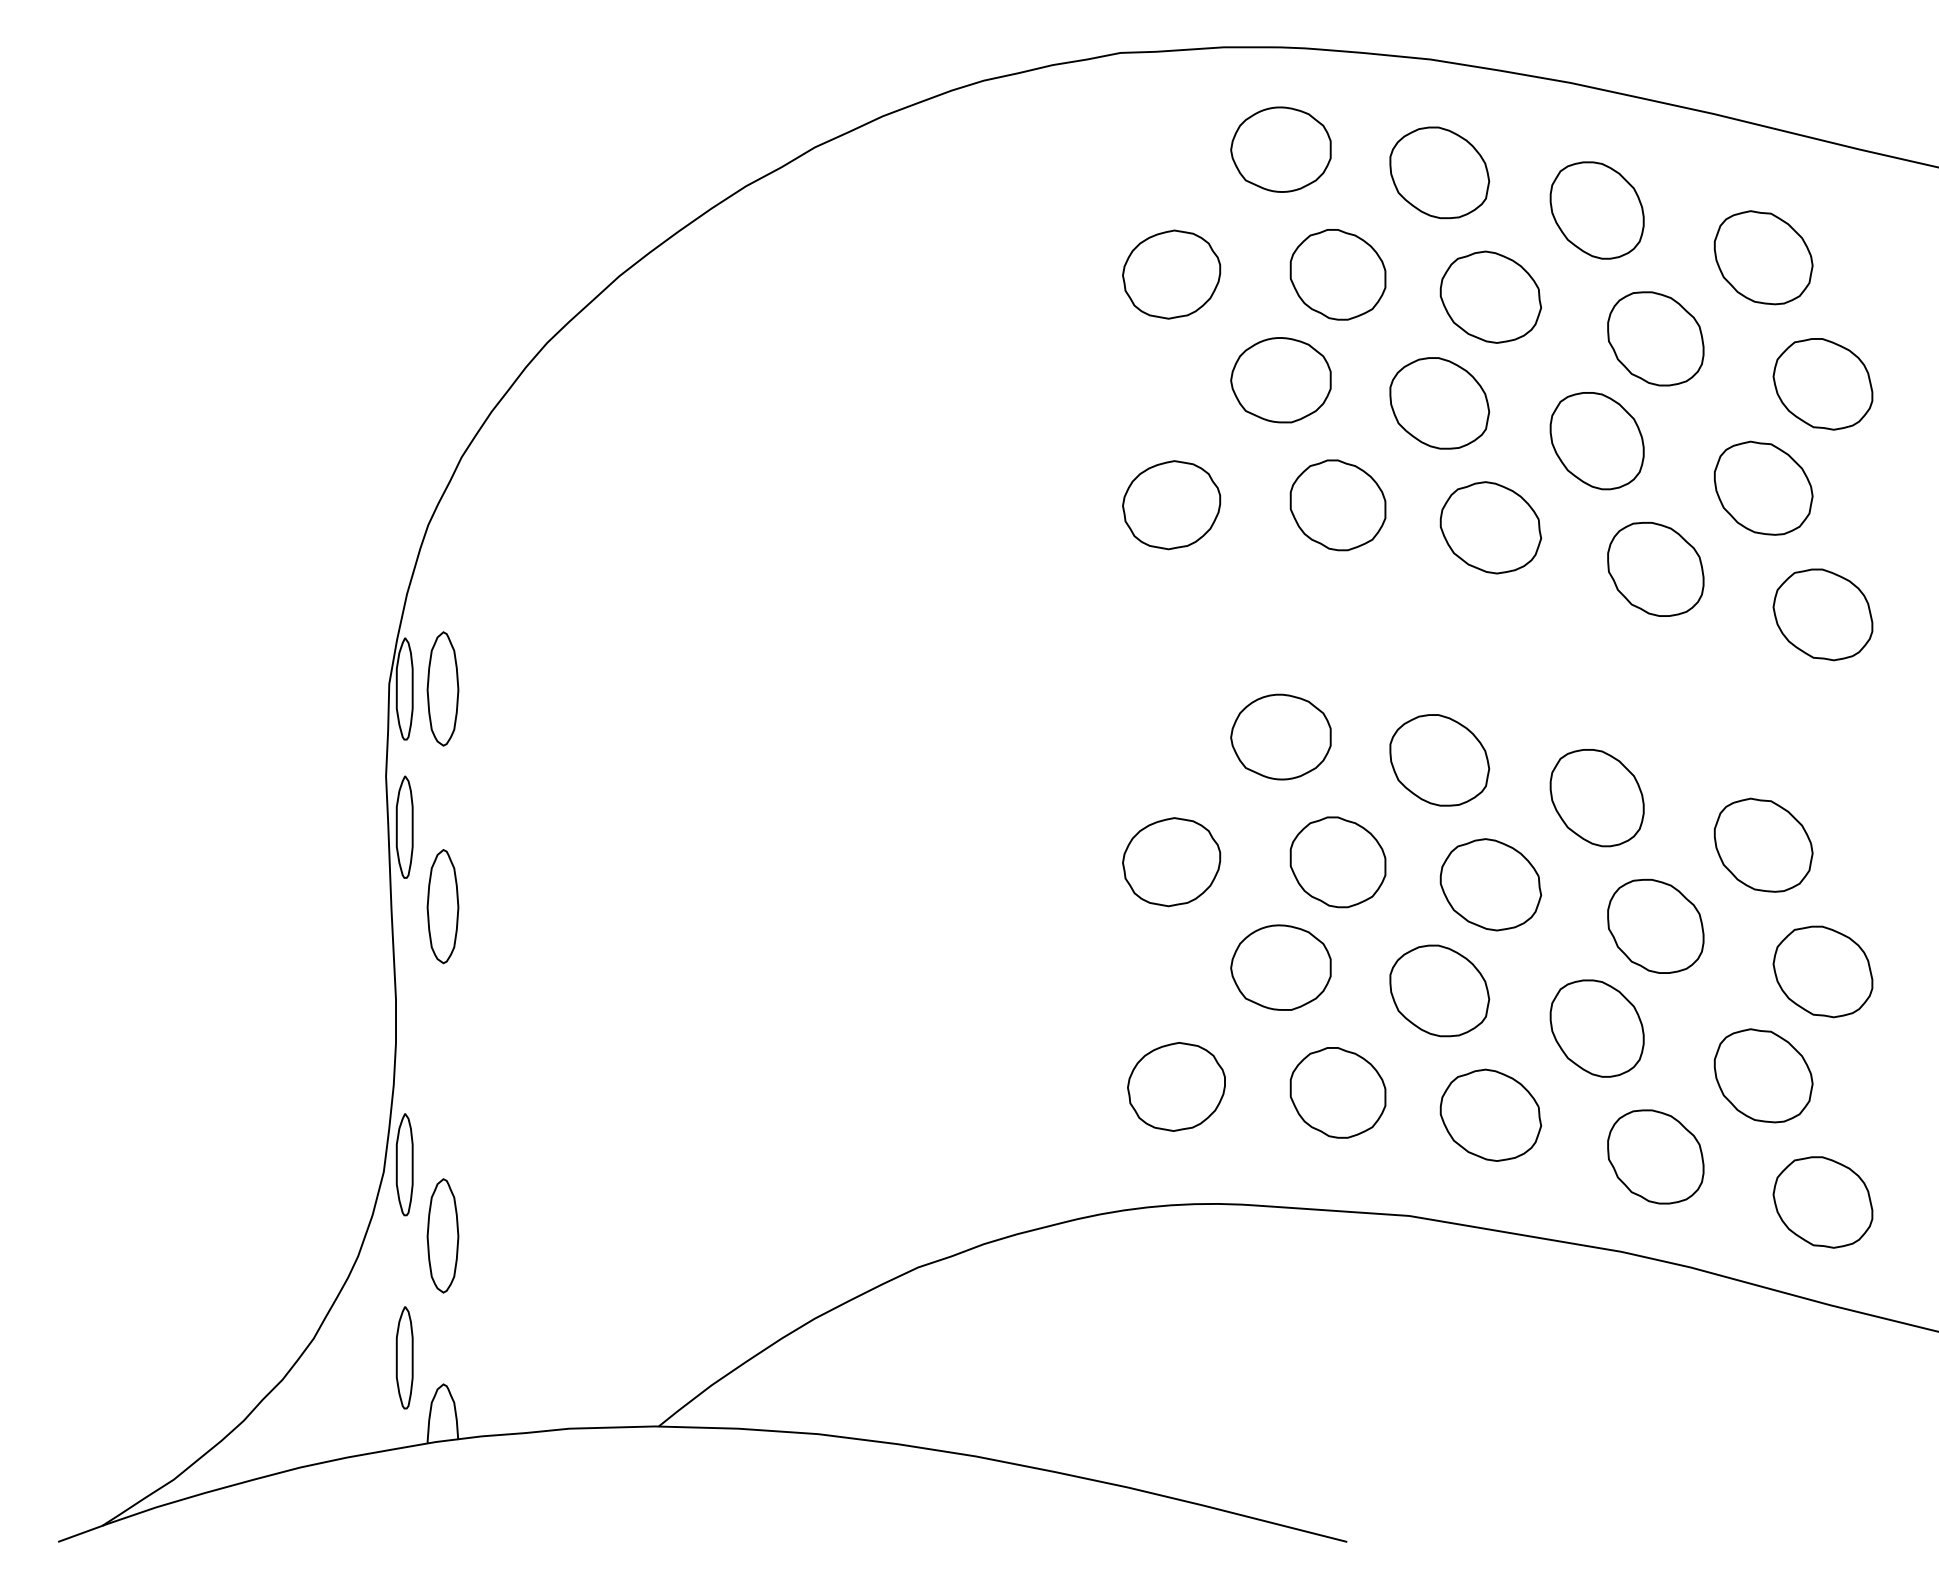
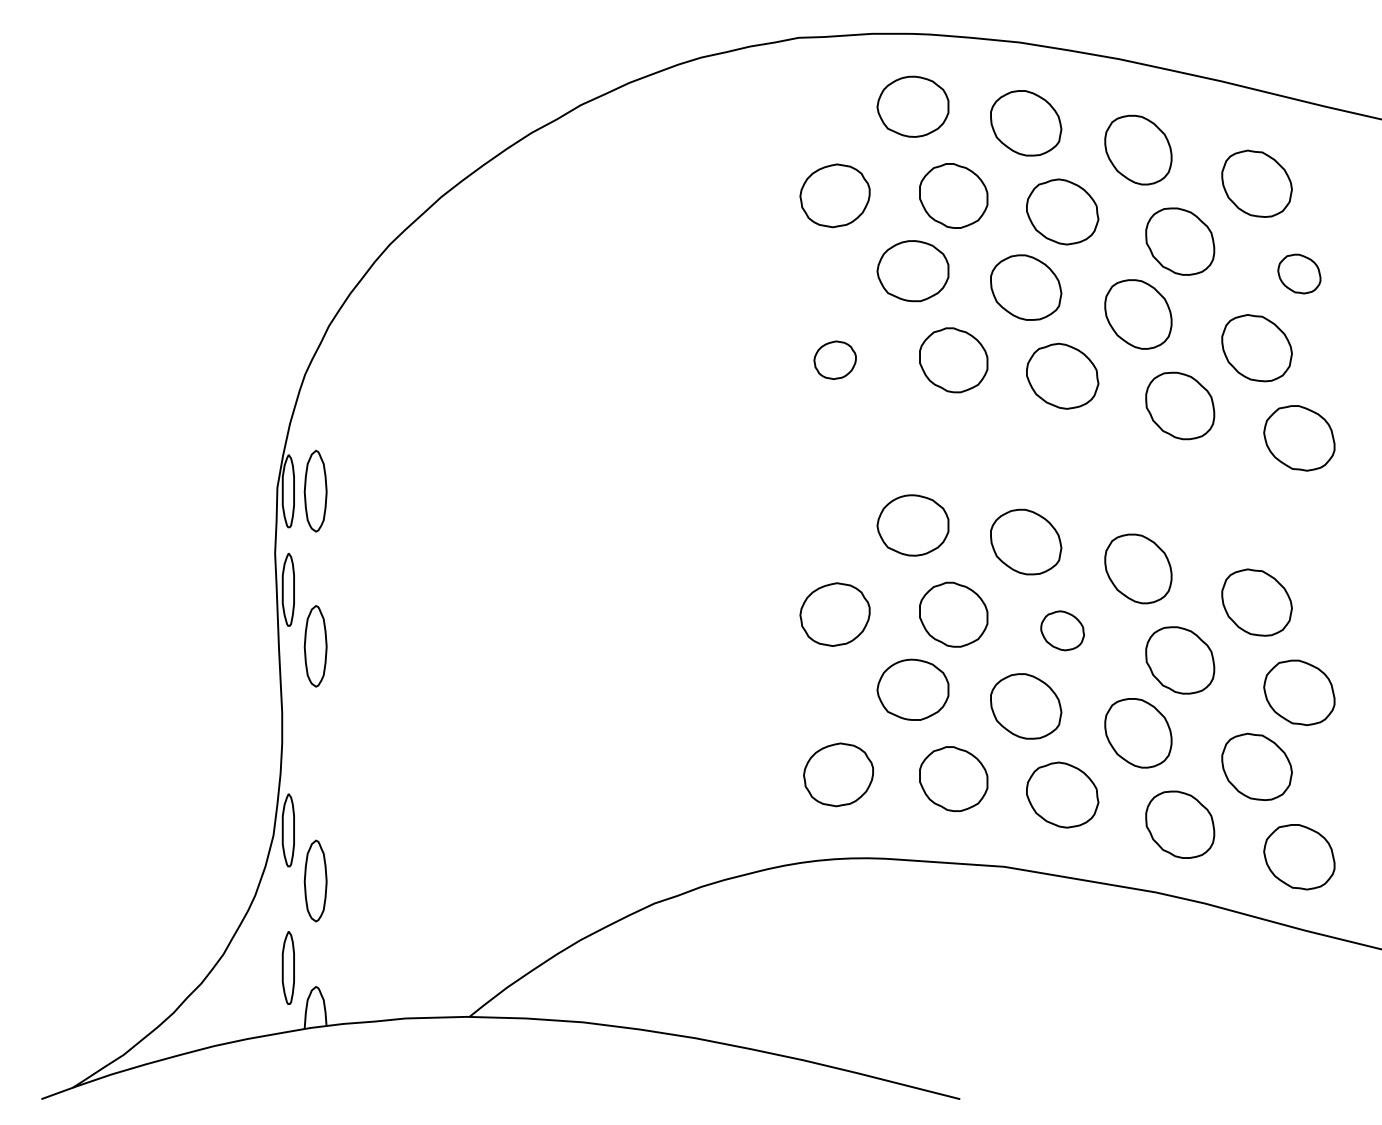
part: (1822, 384) -> (1299, 274), size x0.6
part: (1171, 505) -> (834, 360), size x0.6
part: (1490, 884) -> (1062, 630), size x0.6

